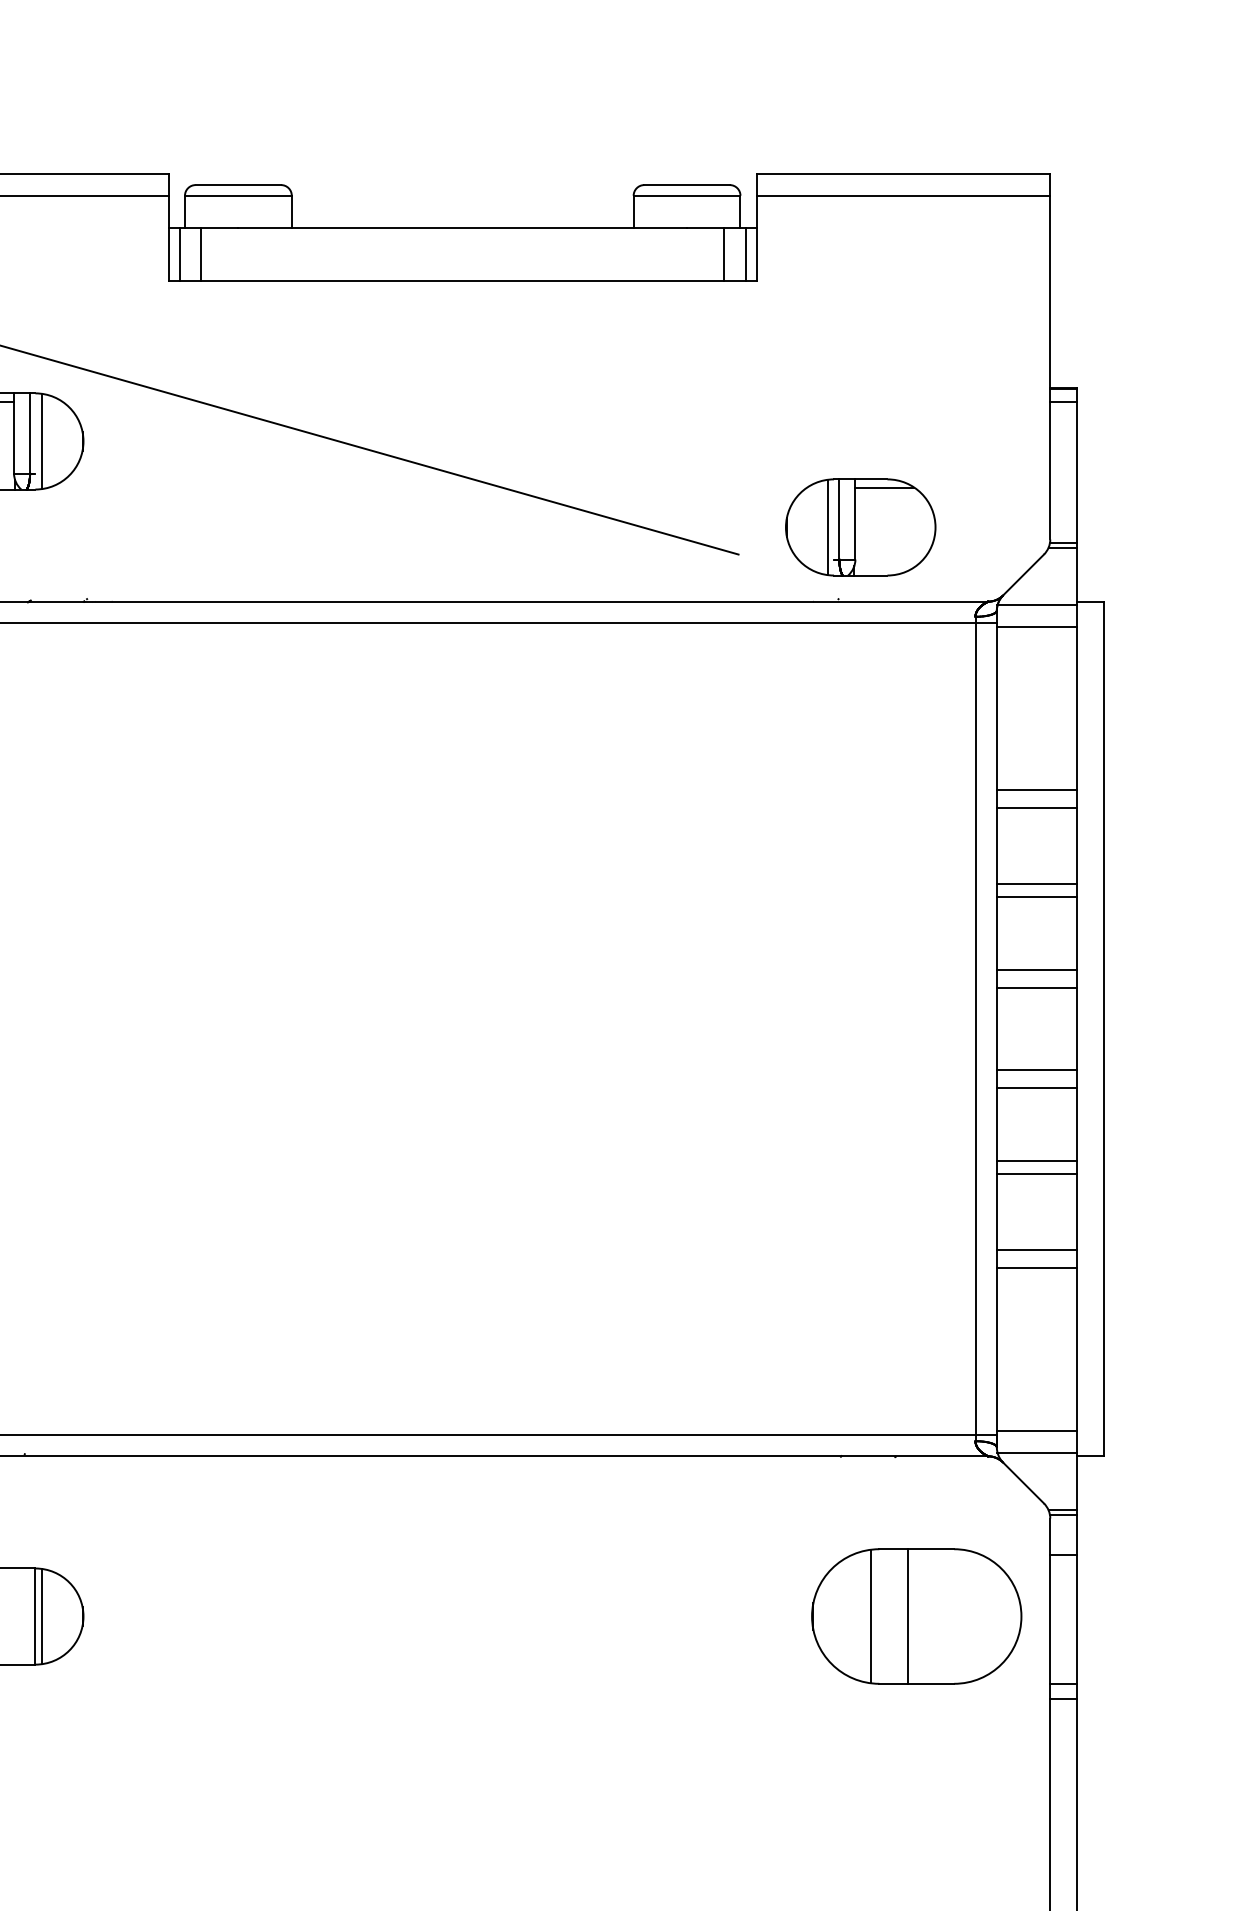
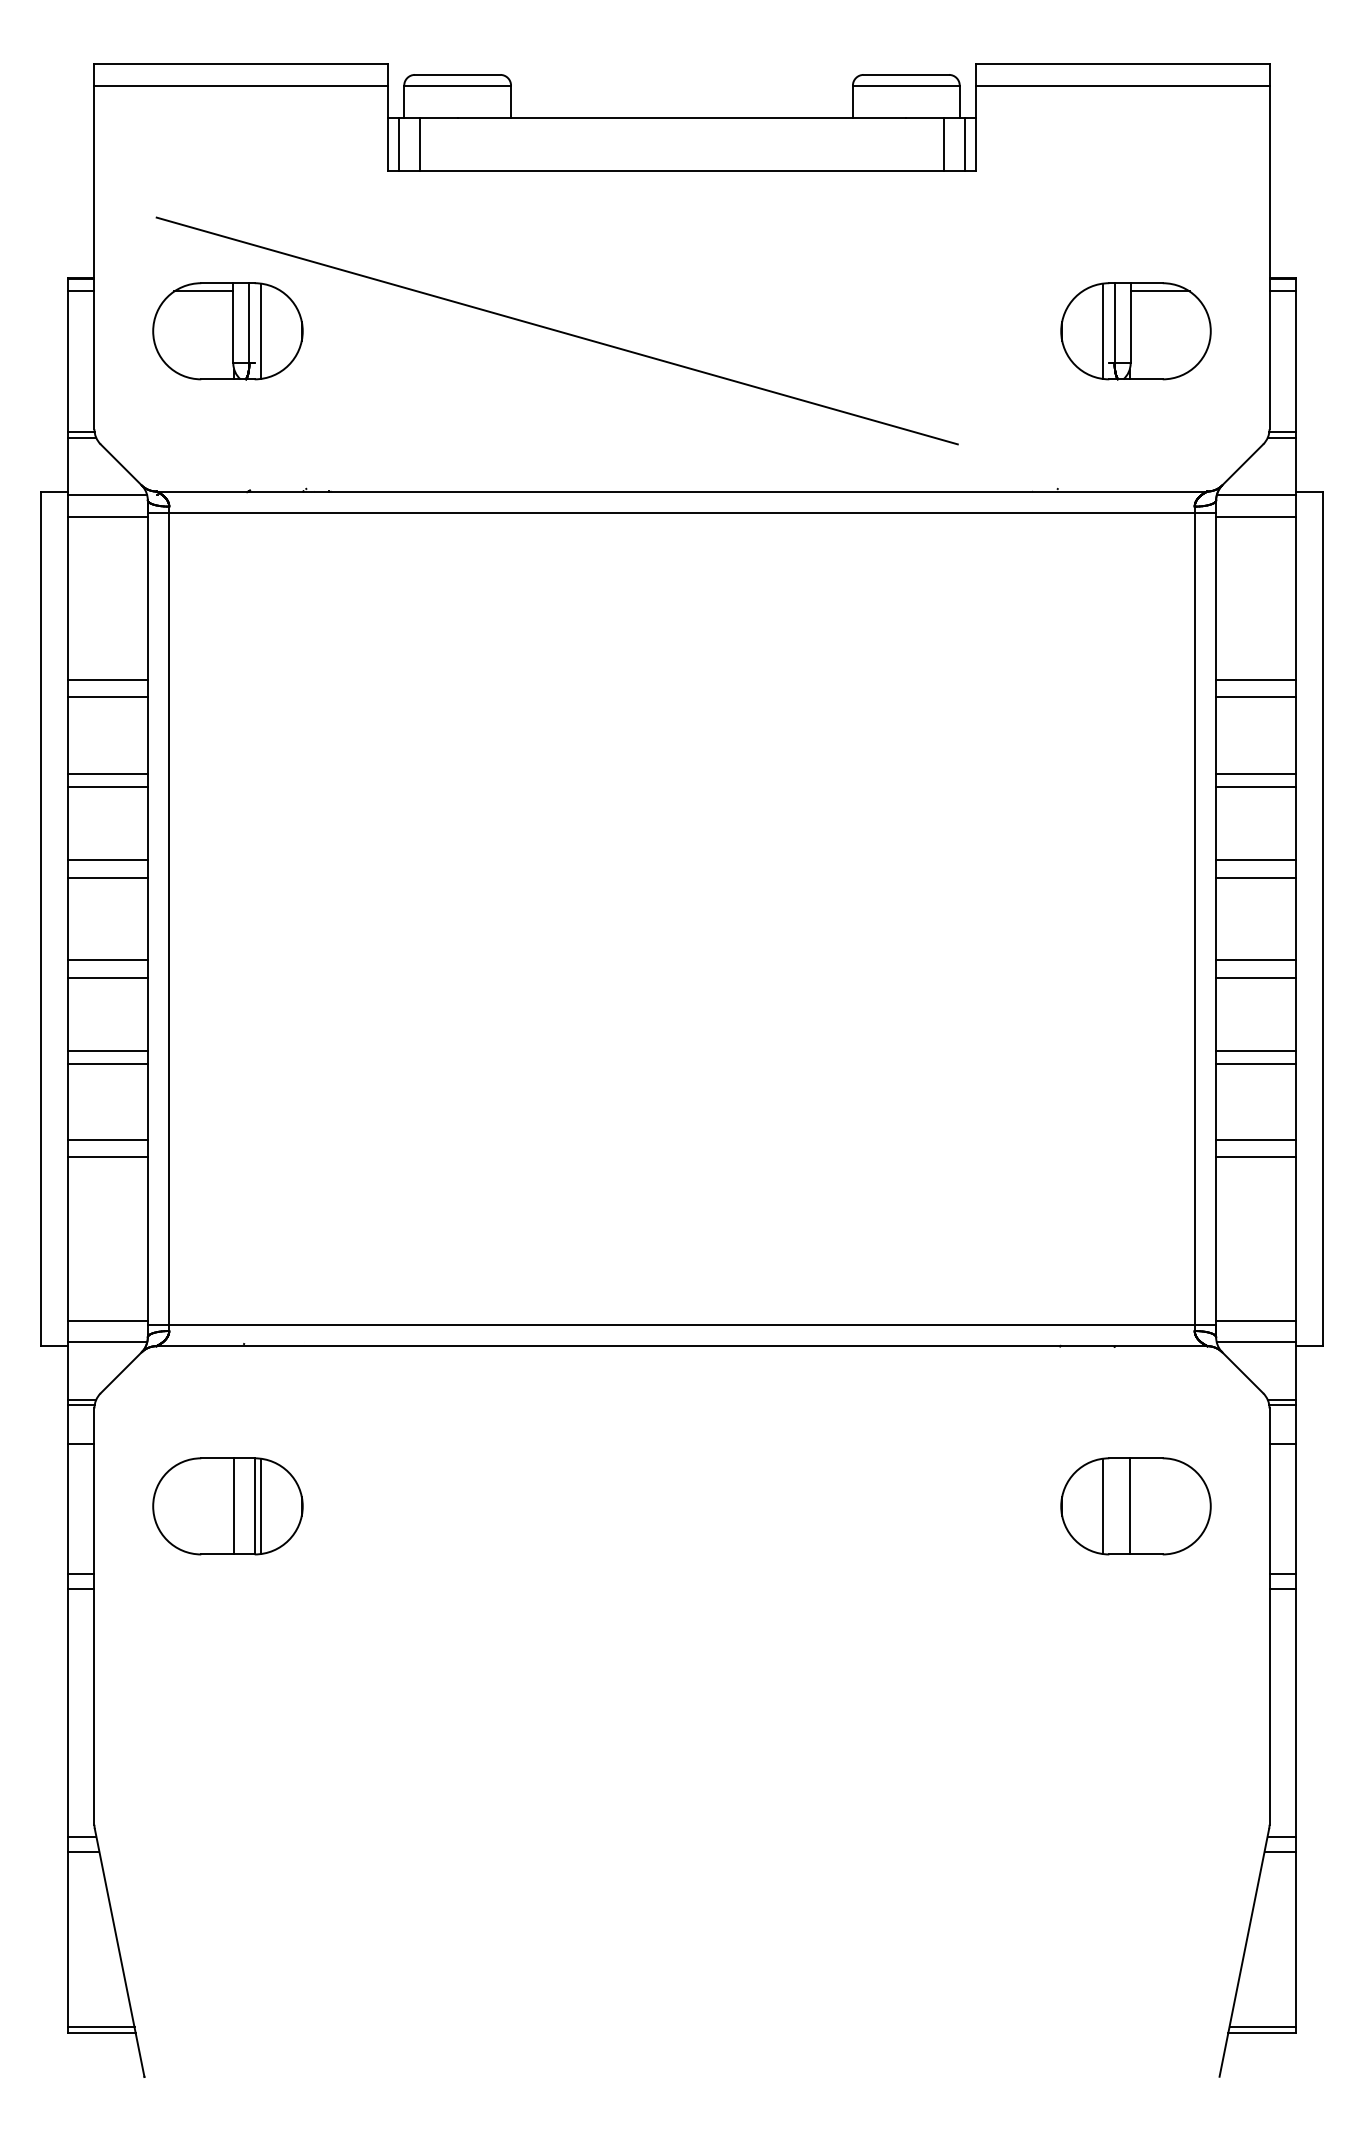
part: (860, 527) -> (1135, 331), moved
line: (15, 1616) -> (234, 1506), added
part: (916, 1616) -> (1135, 1506), size x0.71

